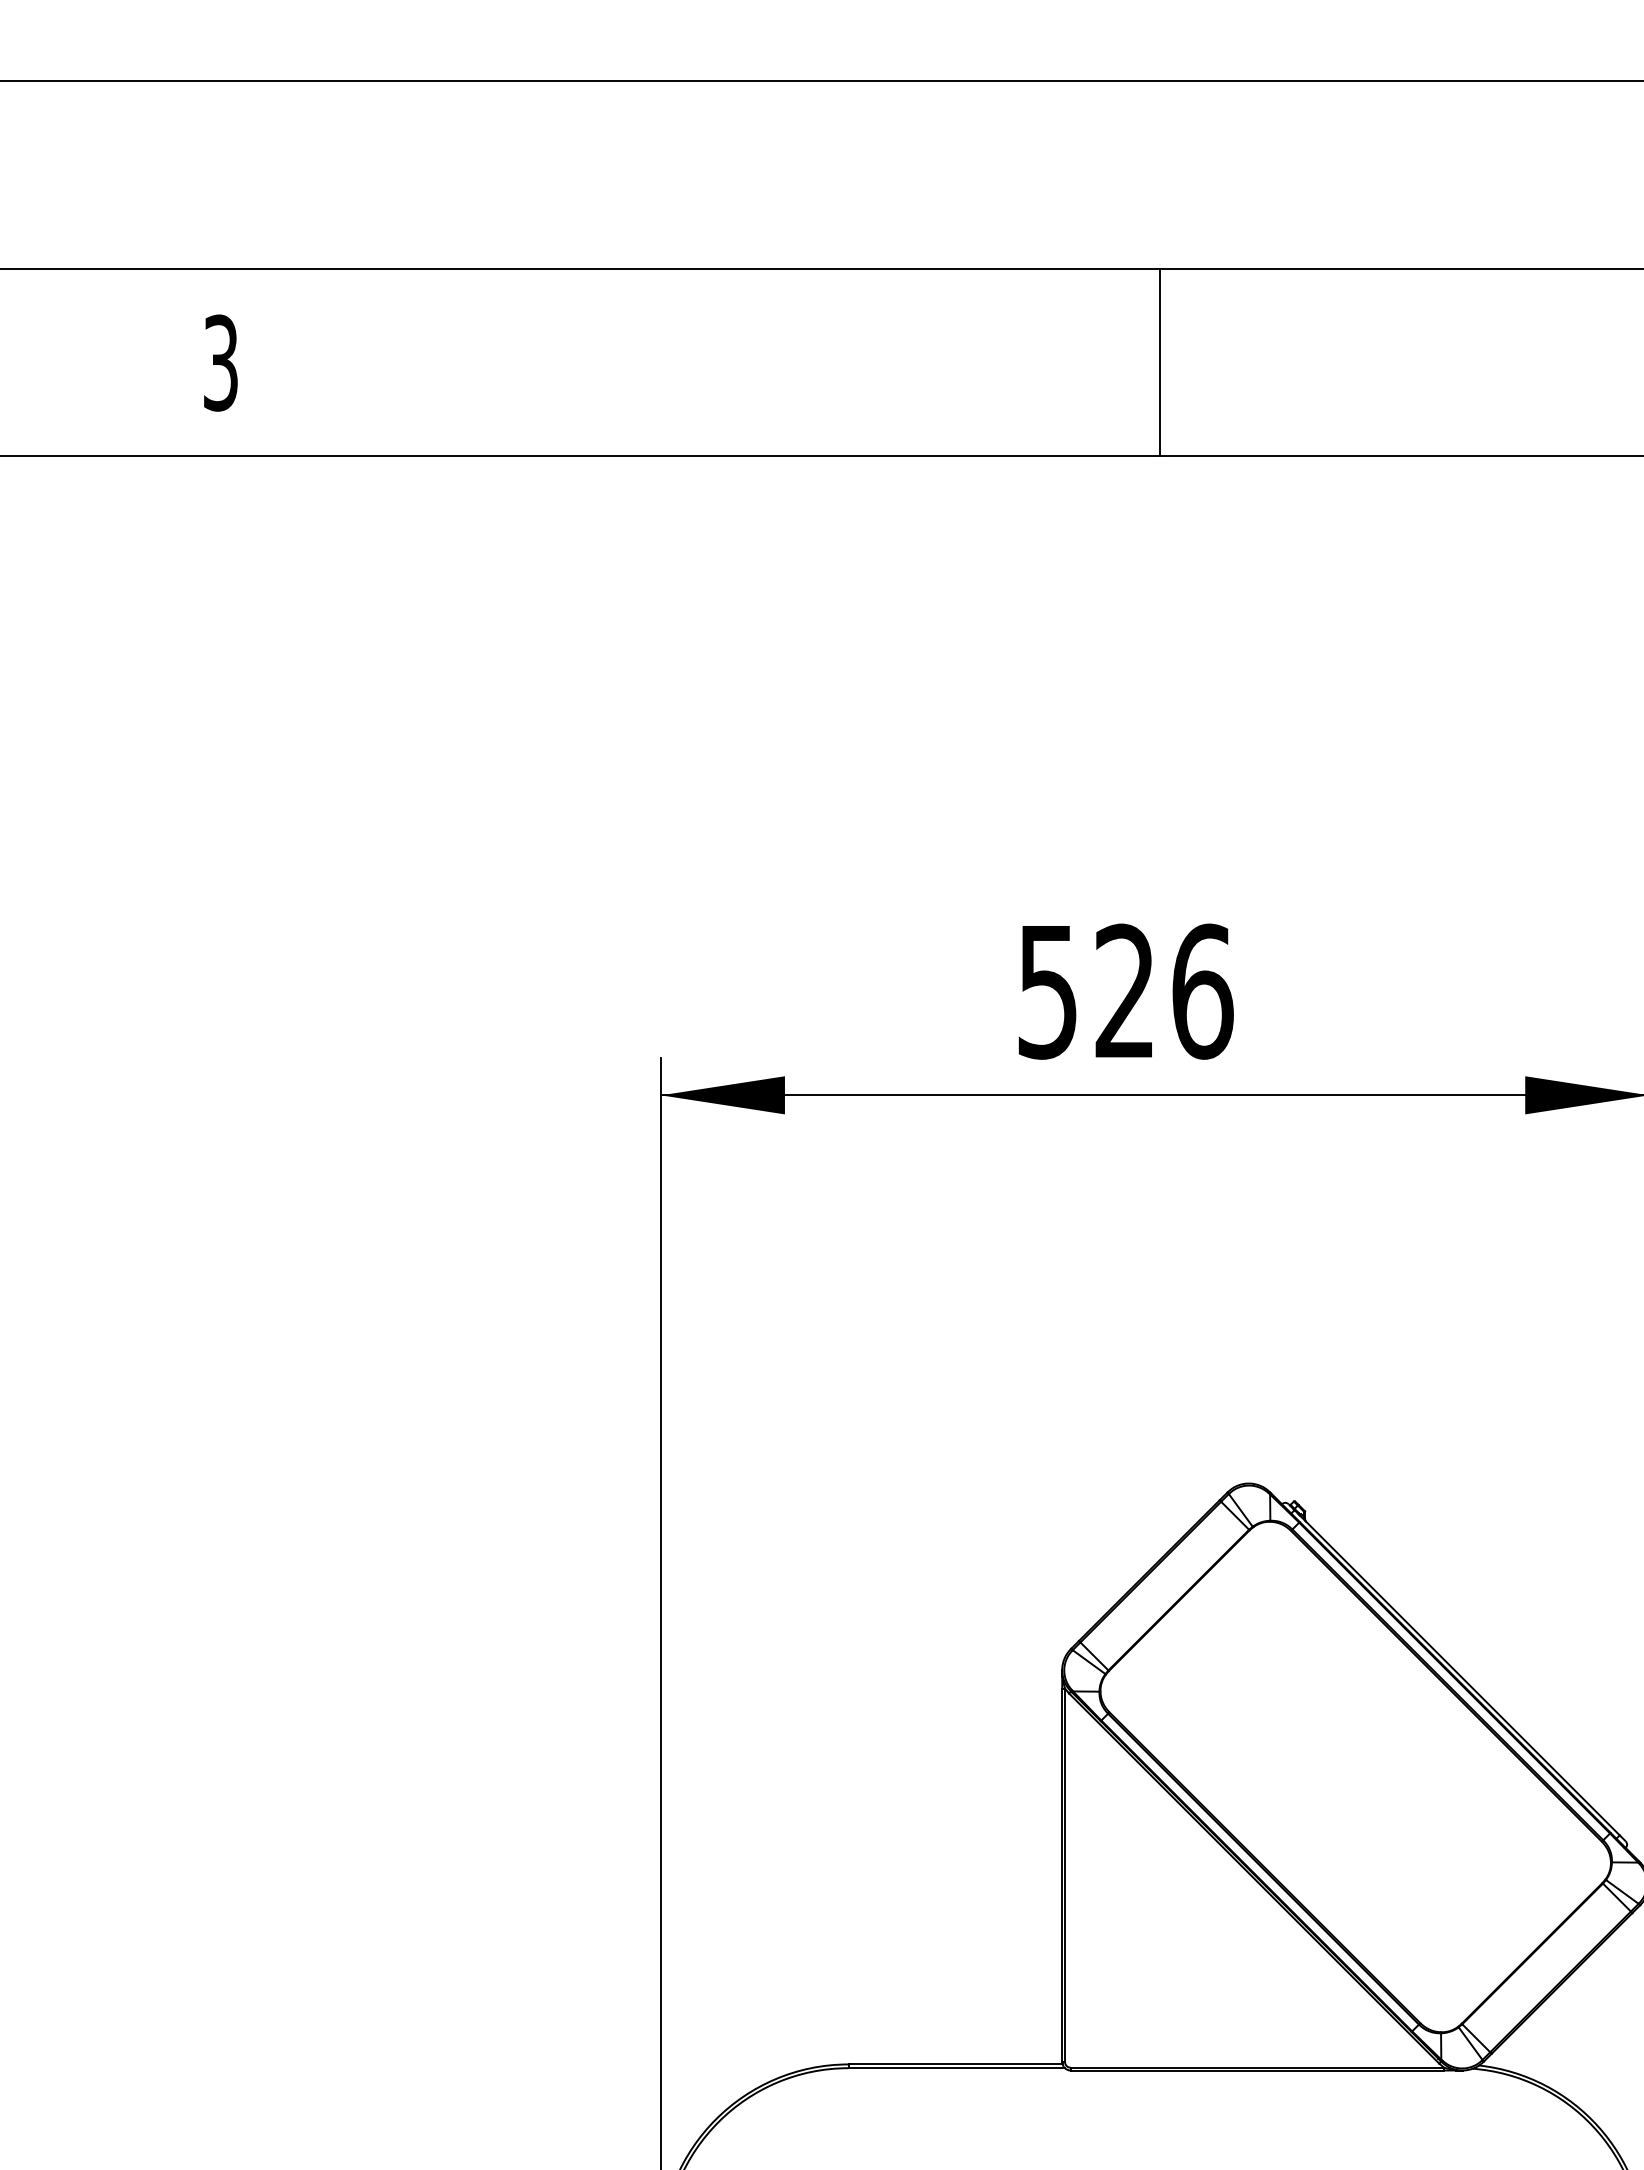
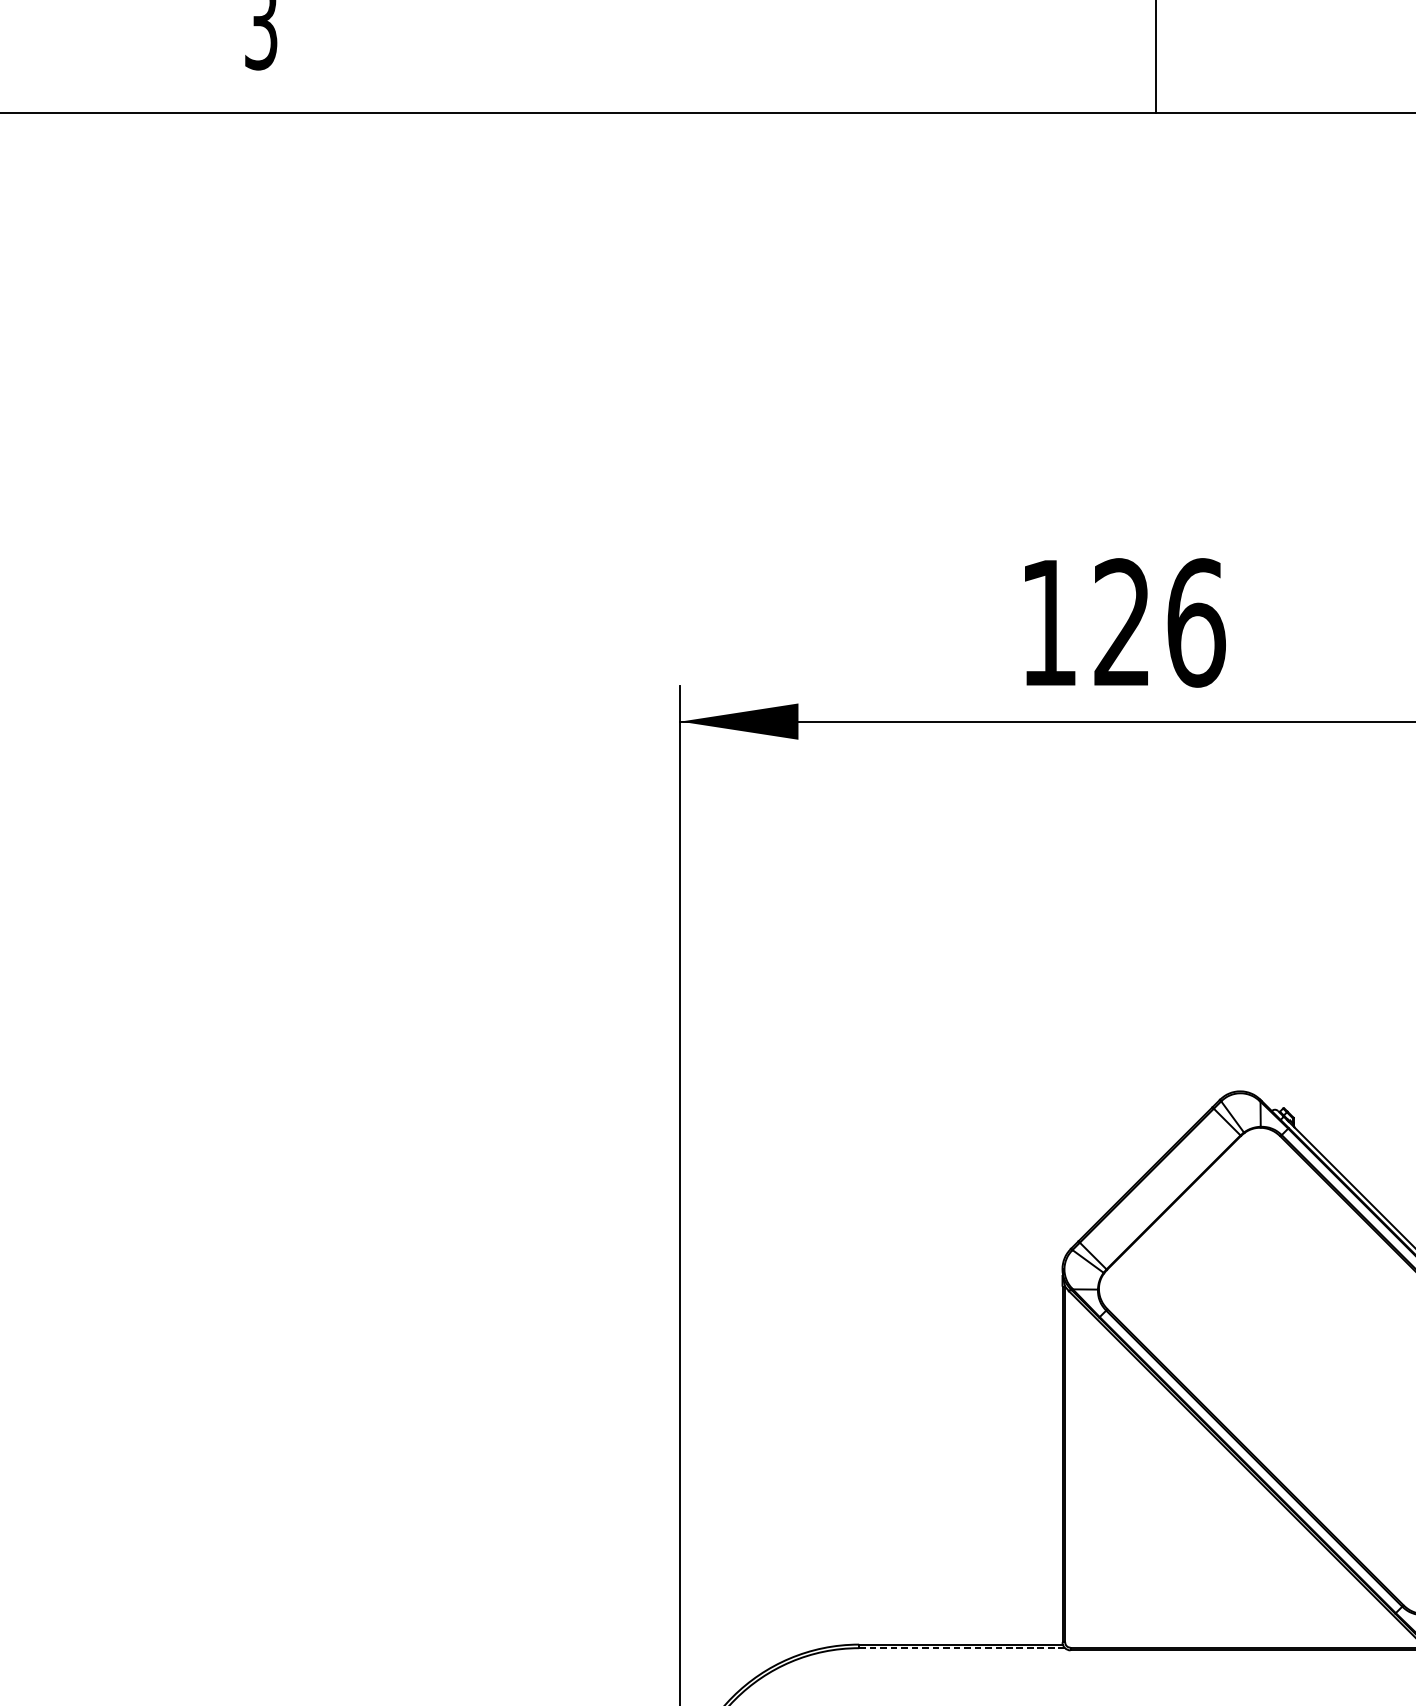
text: (1047, 992) -> (1048, 623), 526 -> 126
line: (956, 2068) -> (961, 1648), solid -> dashed

